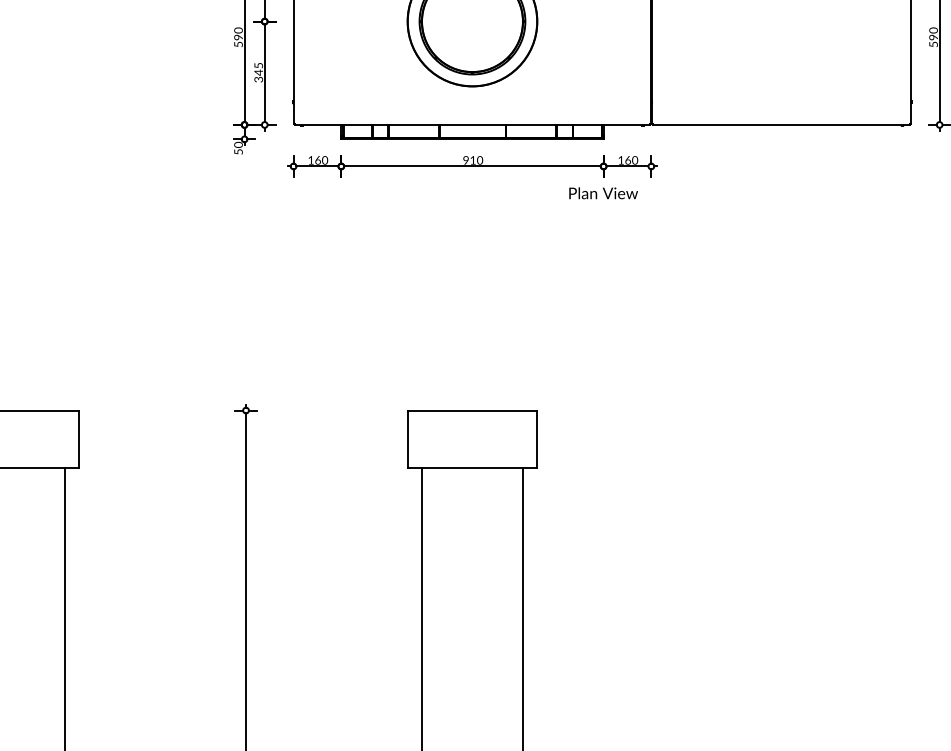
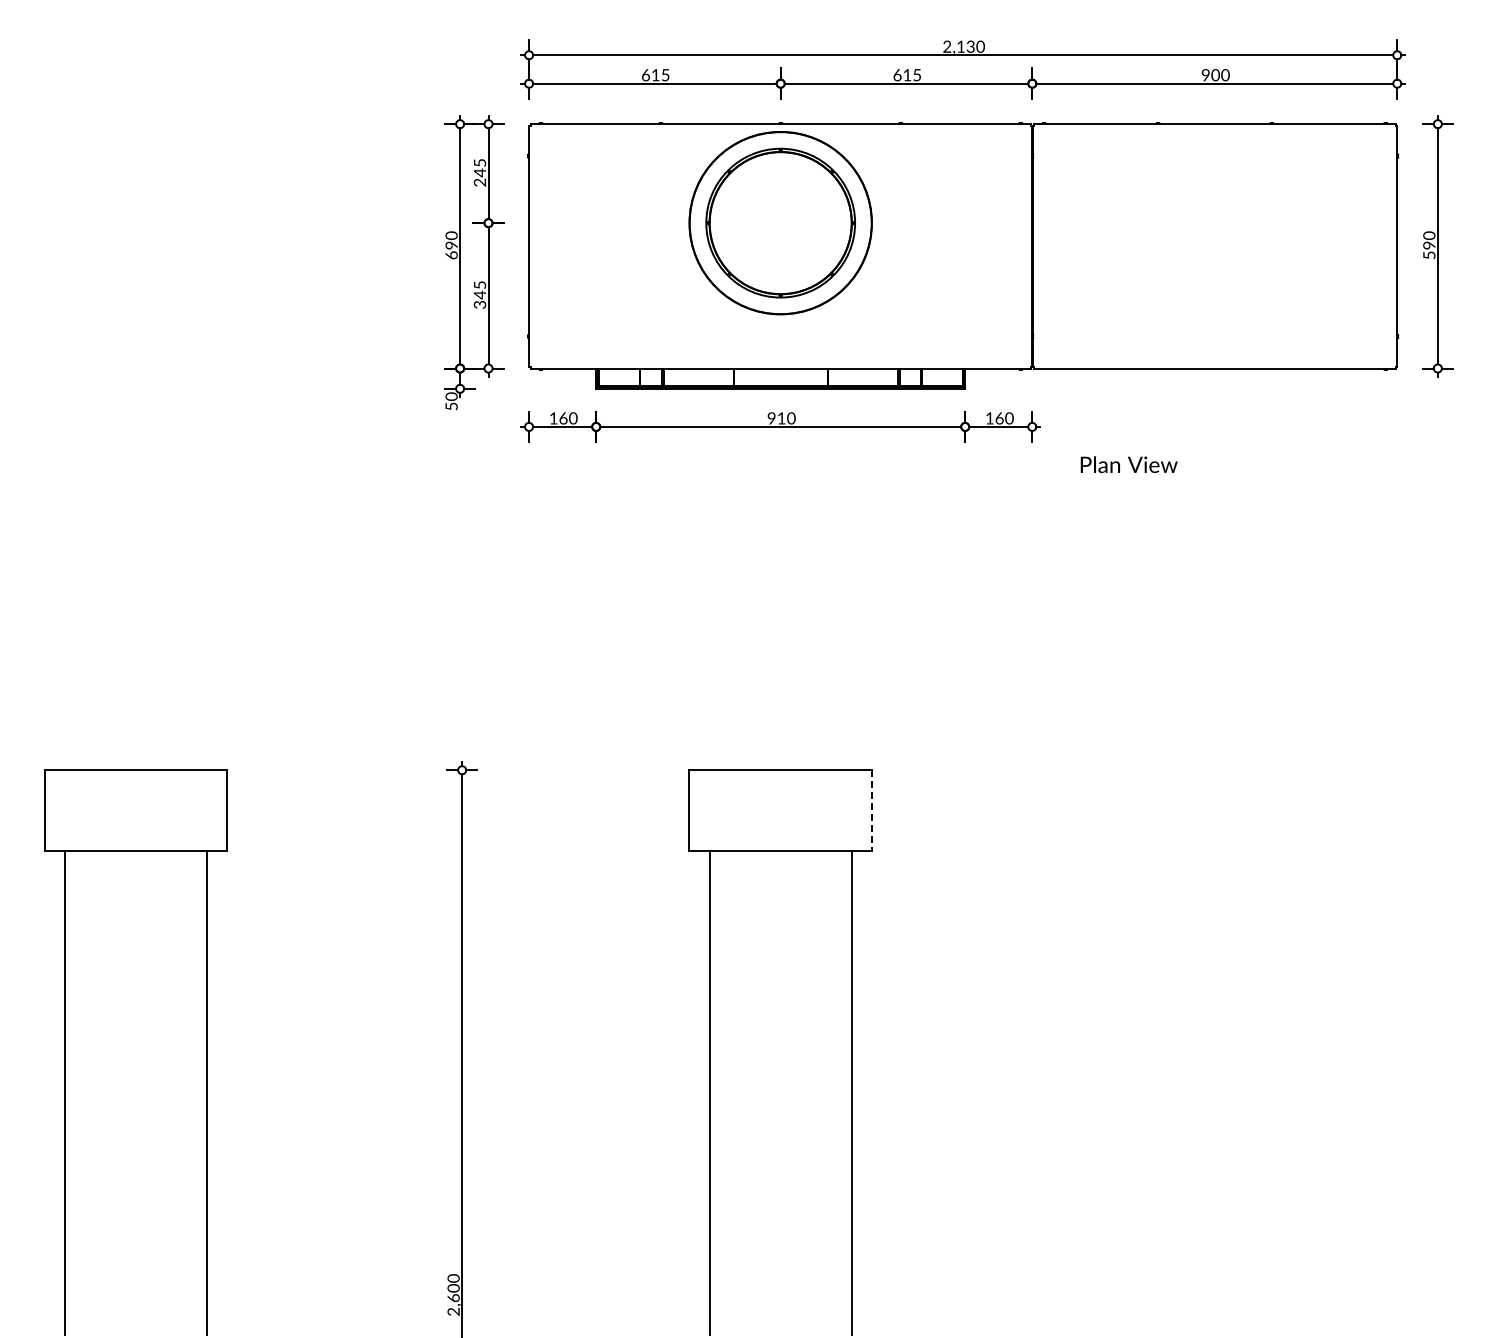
text: (238, 44) -> (451, 255), 590 -> 690
text: (603, 193) -> (1128, 464), moved
line: (537, 439) -> (871, 810), solid -> dashed

